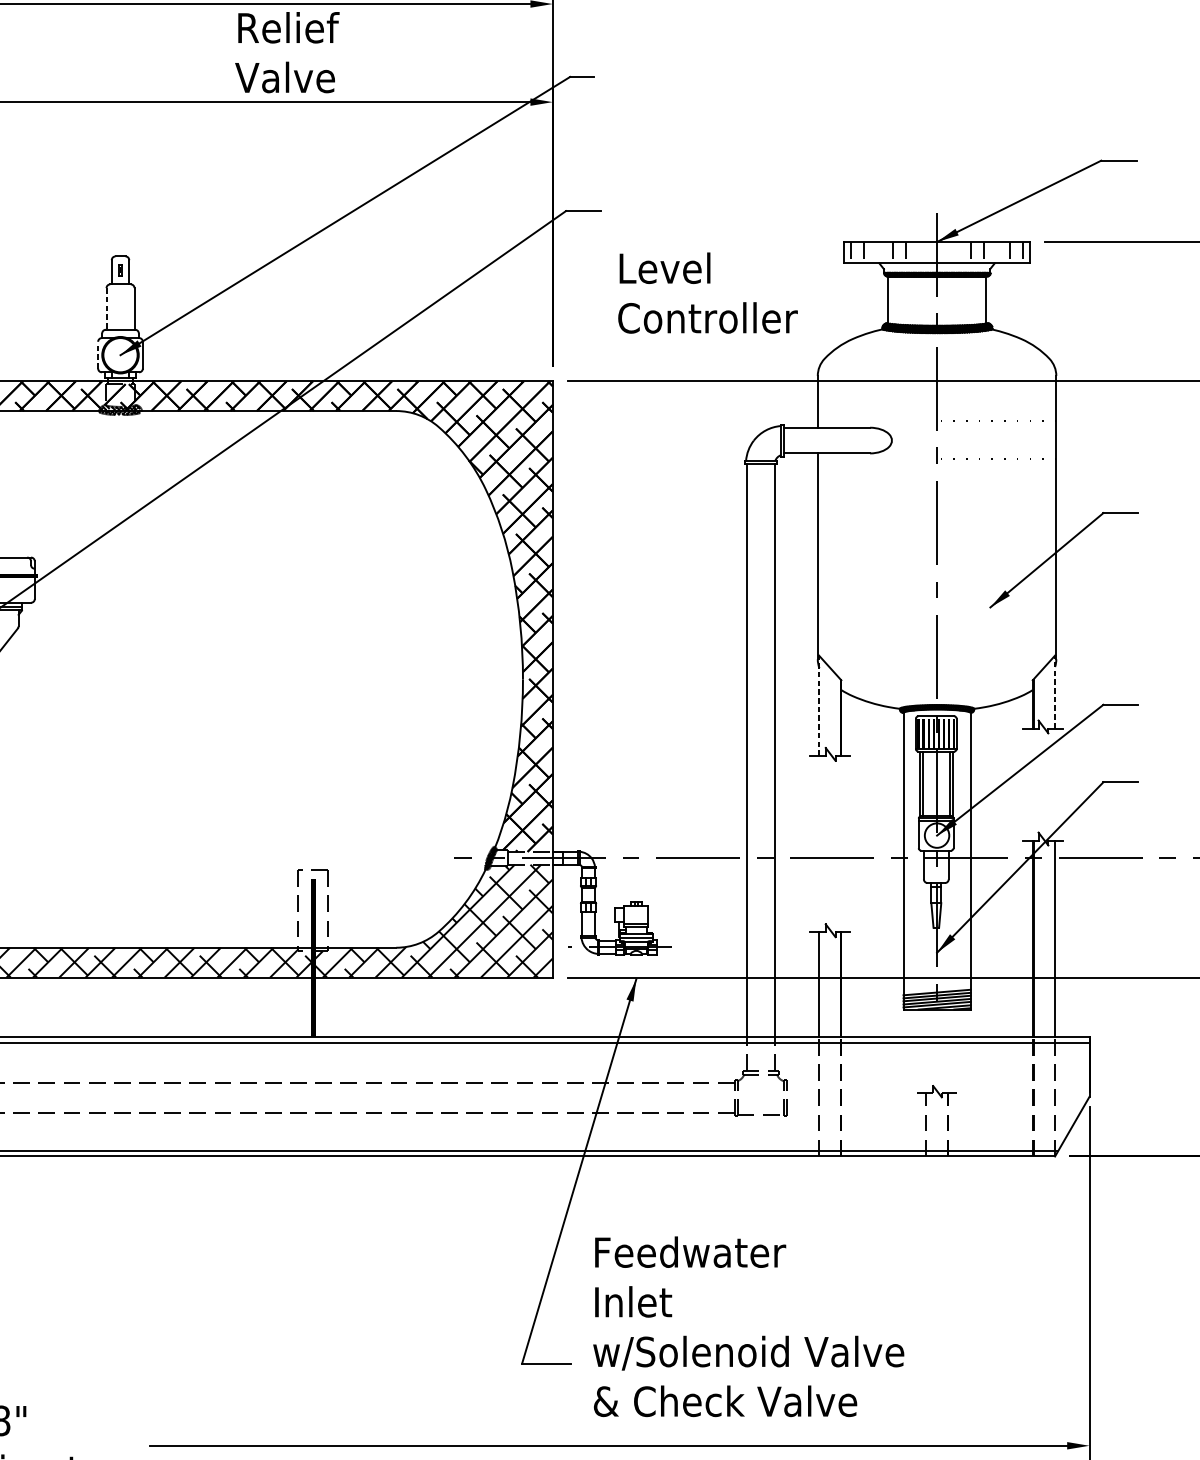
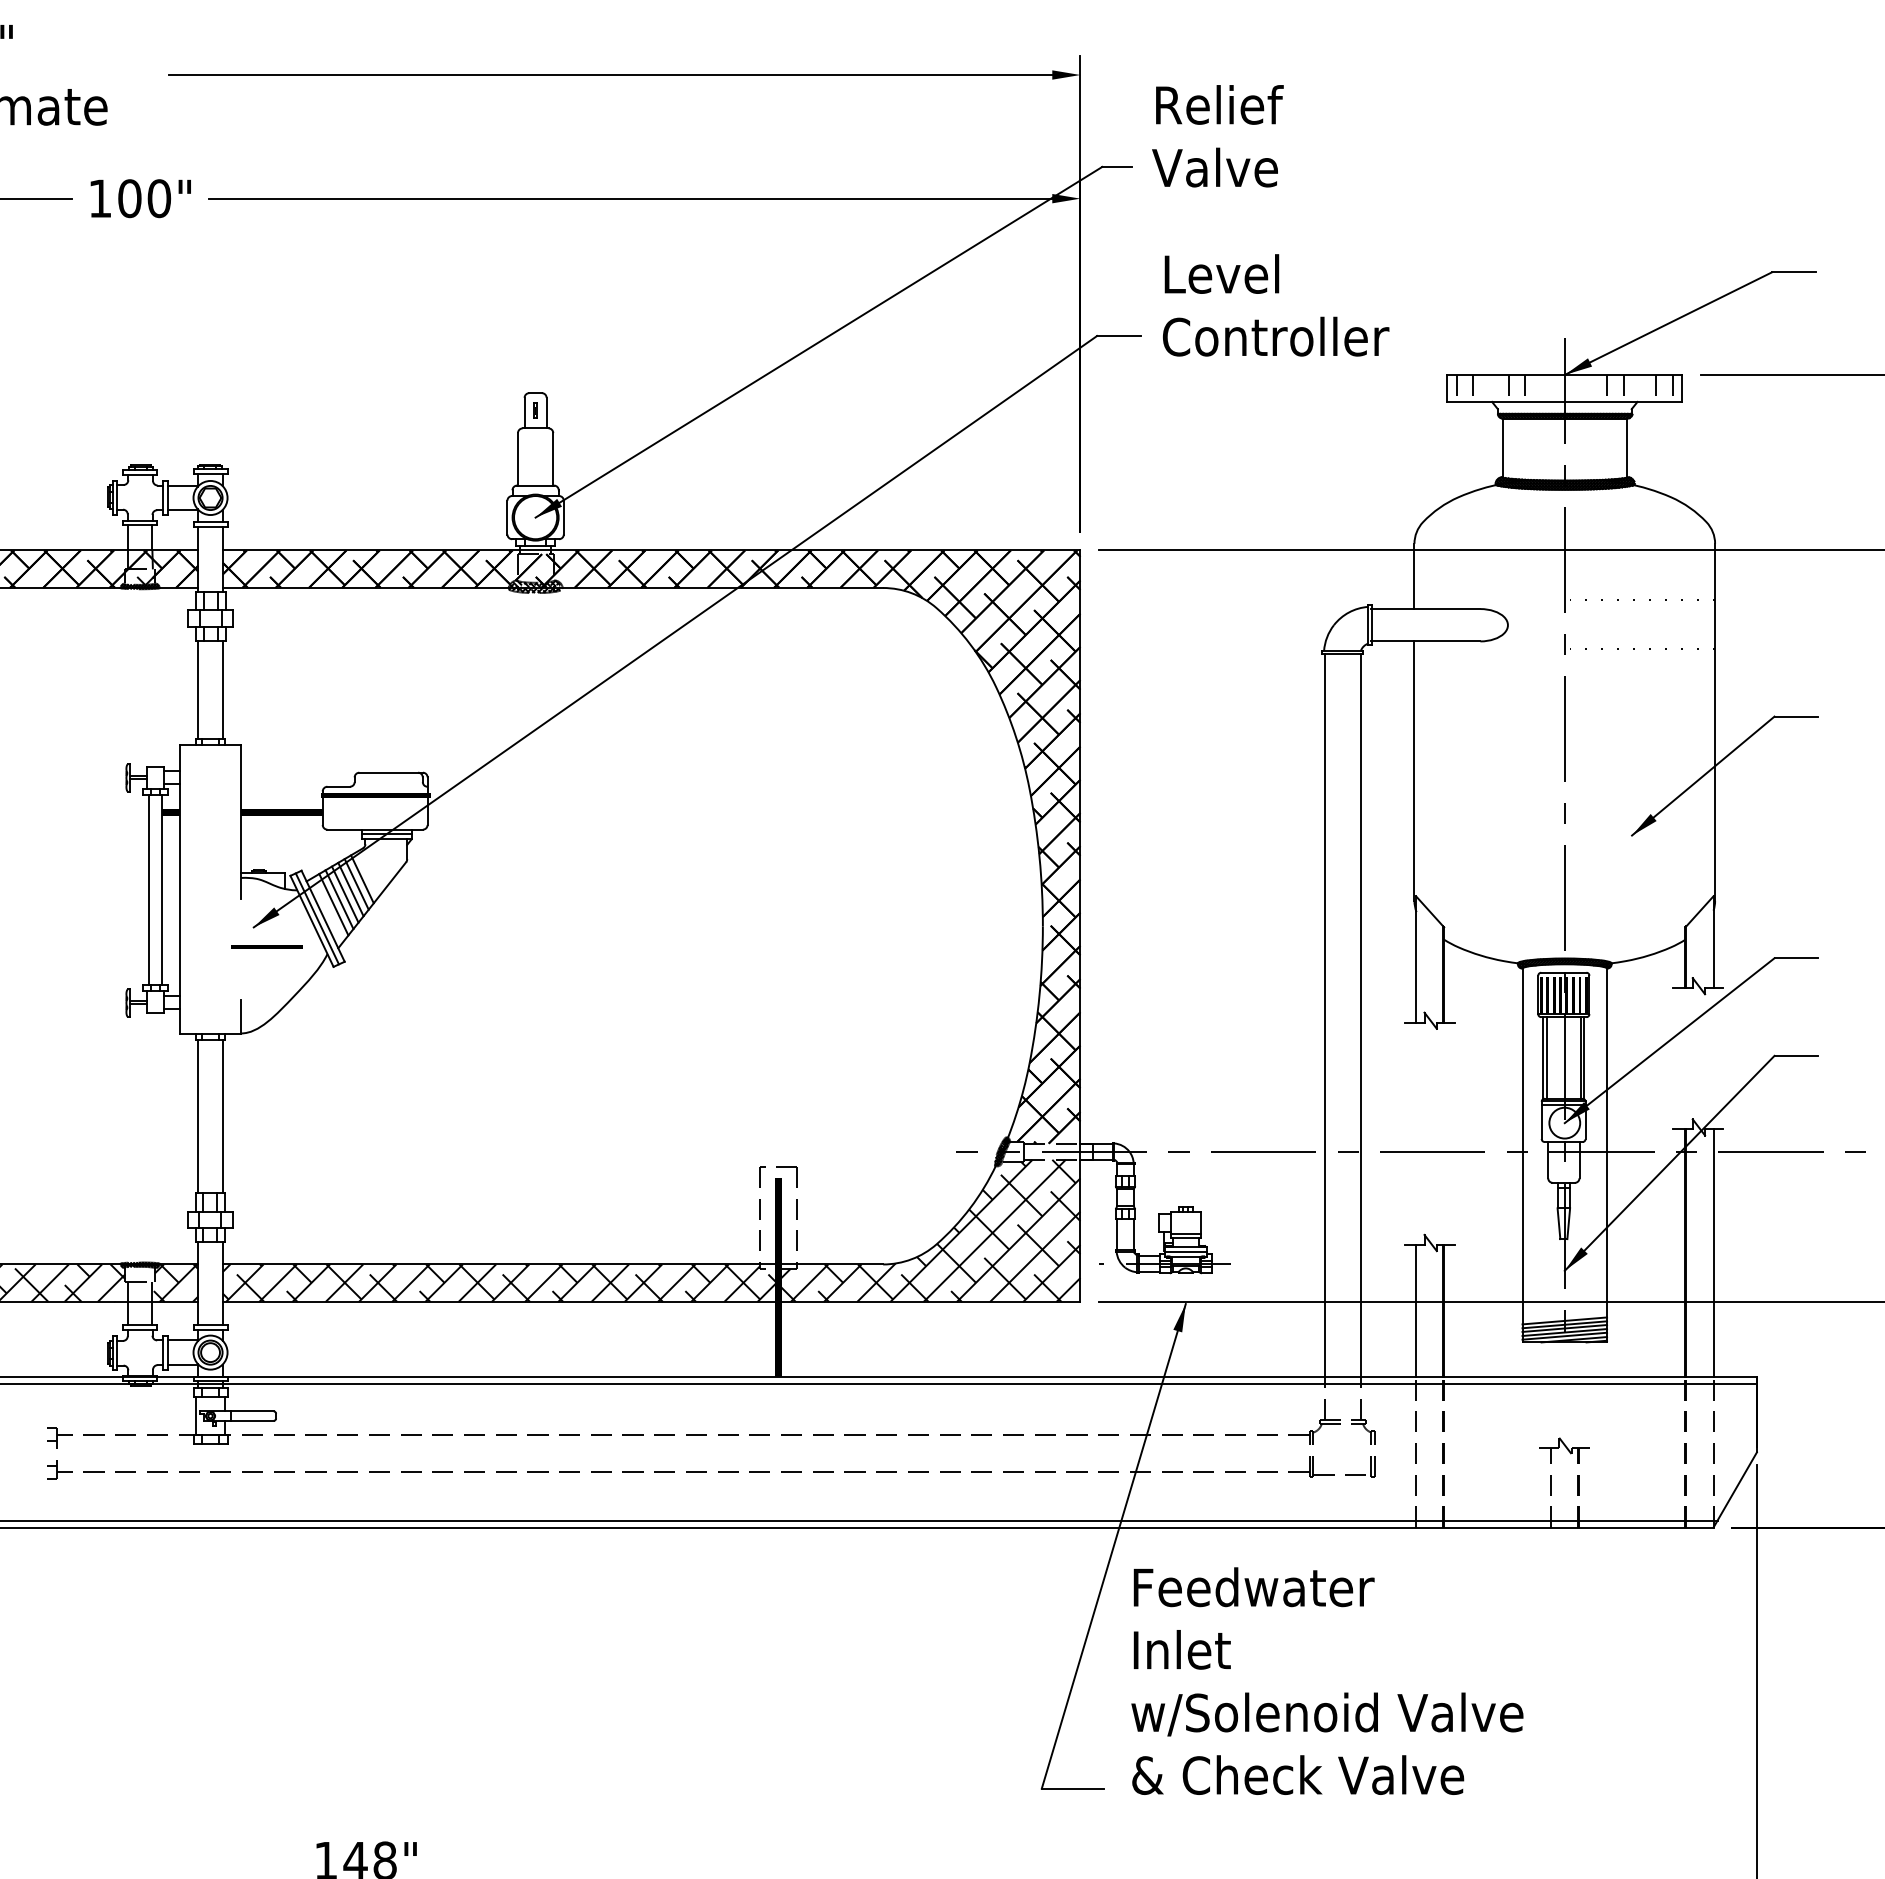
text: (287, 52) -> (1217, 136), moved
text: (708, 293) -> (1276, 305), moved
line: (106, 309) -> (518, 459), dashed -> solid
line: (98, 355) -> (507, 517), dashed -> solid
line: (1055, 692) -> (1713, 942), dashed -> solid
line: (819, 704) -> (1416, 958), dashed -> solid
text: (748, 1326) -> (1327, 1680), moved

